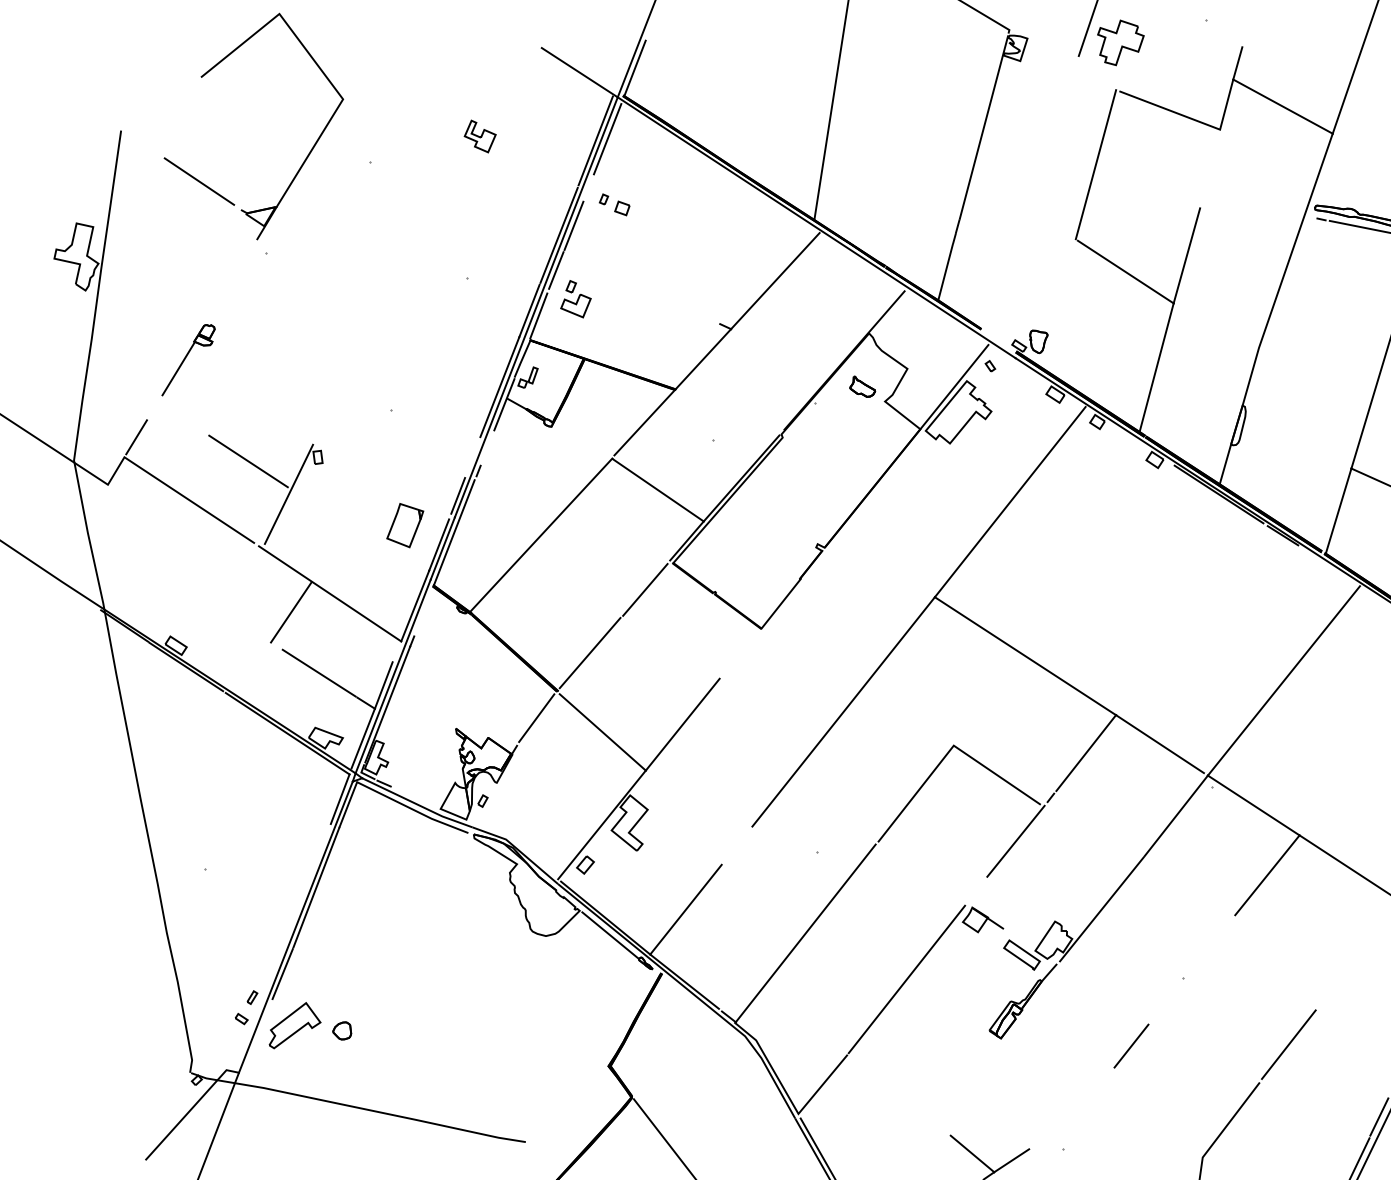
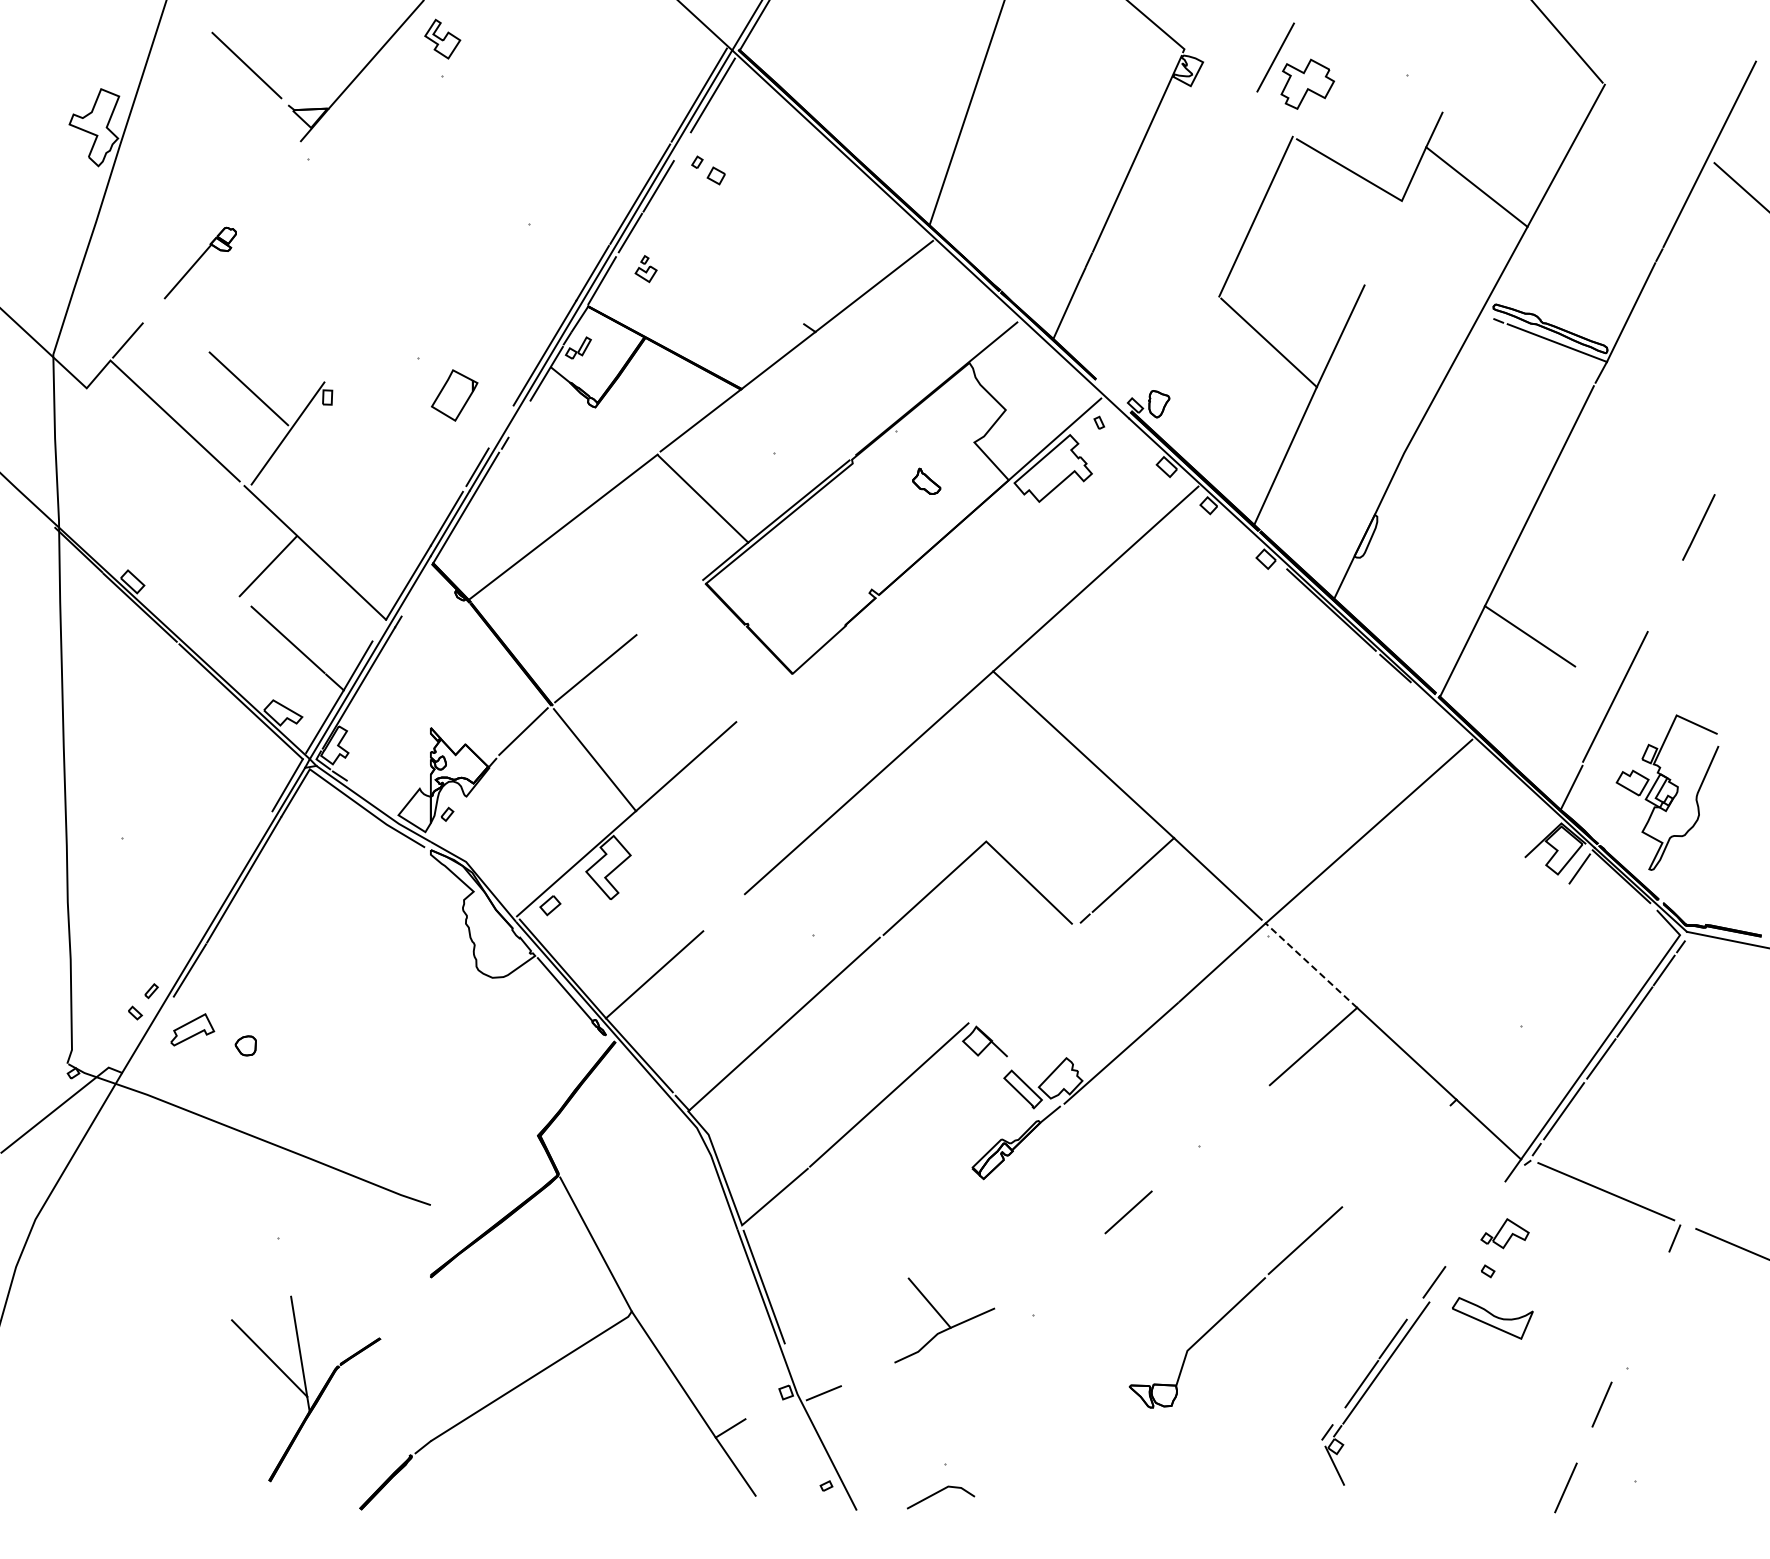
part: (480, 135) -> (442, 38), moved
part: (574, 299) -> (645, 268), size x0.6
part: (861, 385) -> (926, 480), moved
part: (405, 525) -> (454, 395), moved
line: (645, 590) -> (669, 608), removed
line: (1253, 805) -> (1311, 965), solid -> dashed
line: (1015, 841) -> (1037, 960), removed
part: (293, 1024) -> (192, 1029), size x0.7

